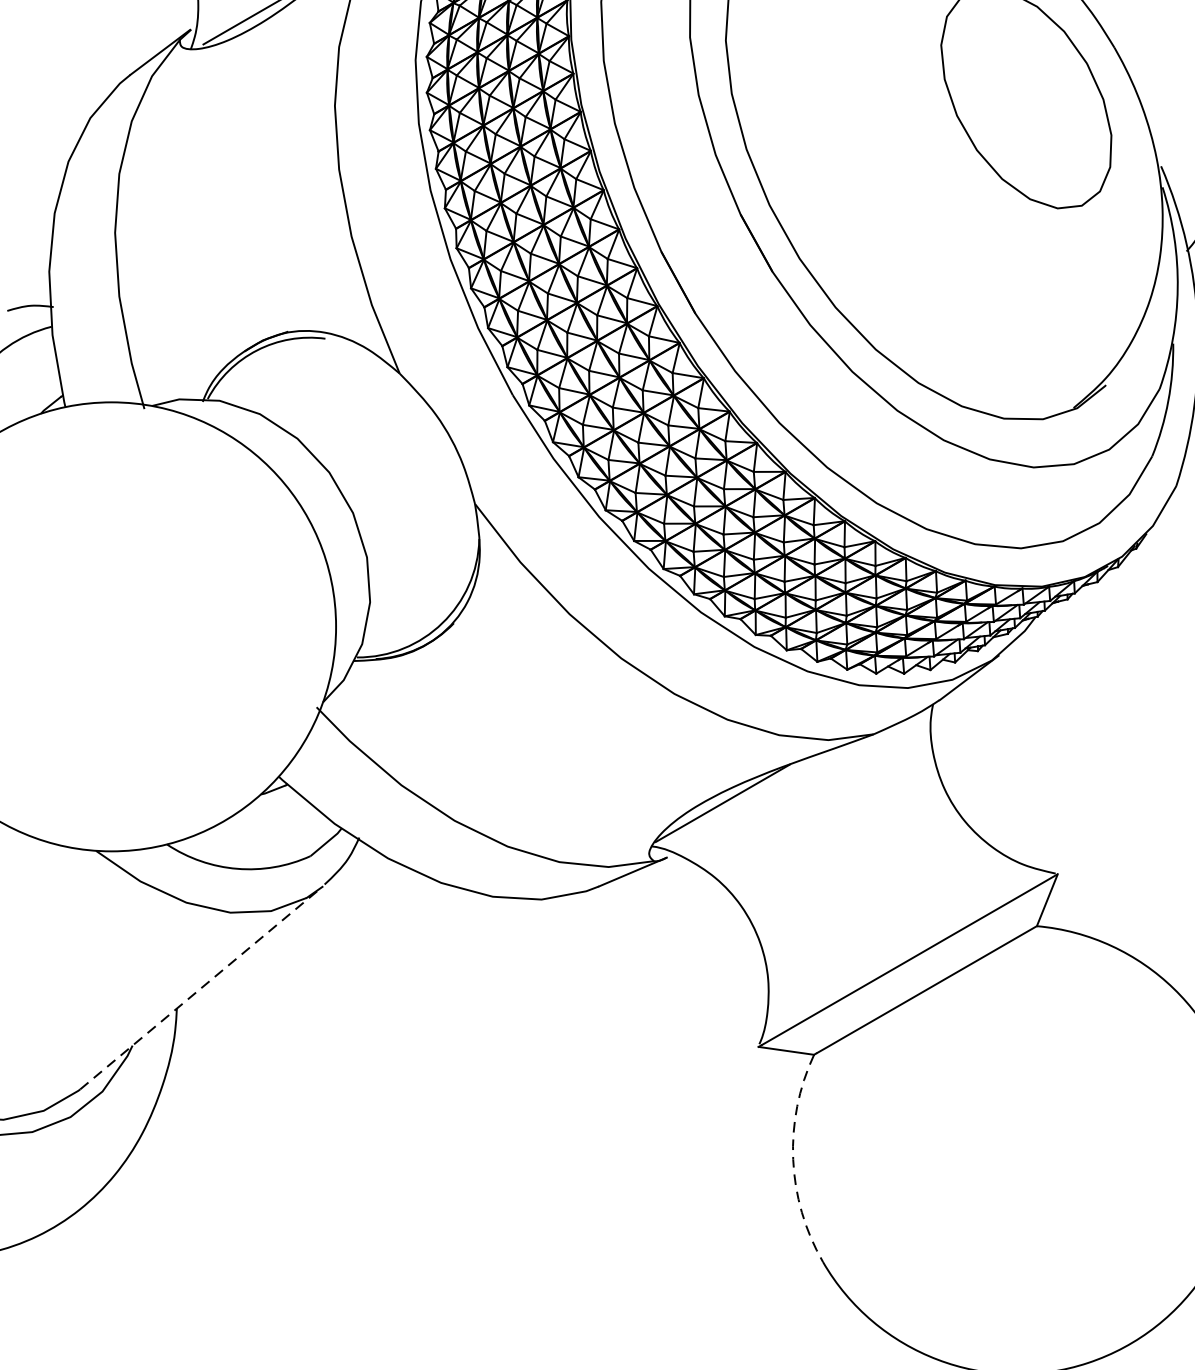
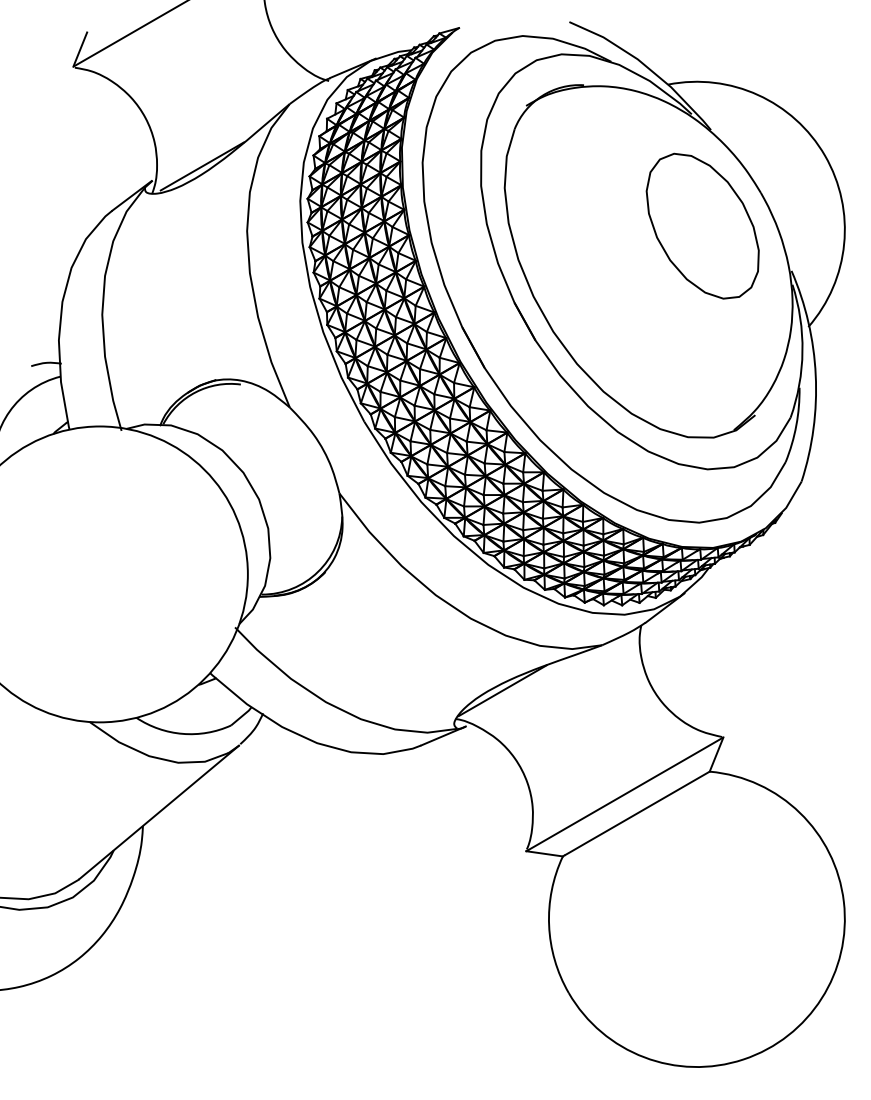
line: (201, 988) -> (159, 812), dashed -> solid
arc: (793, 1159) -> (549, 925), dashed -> solid

